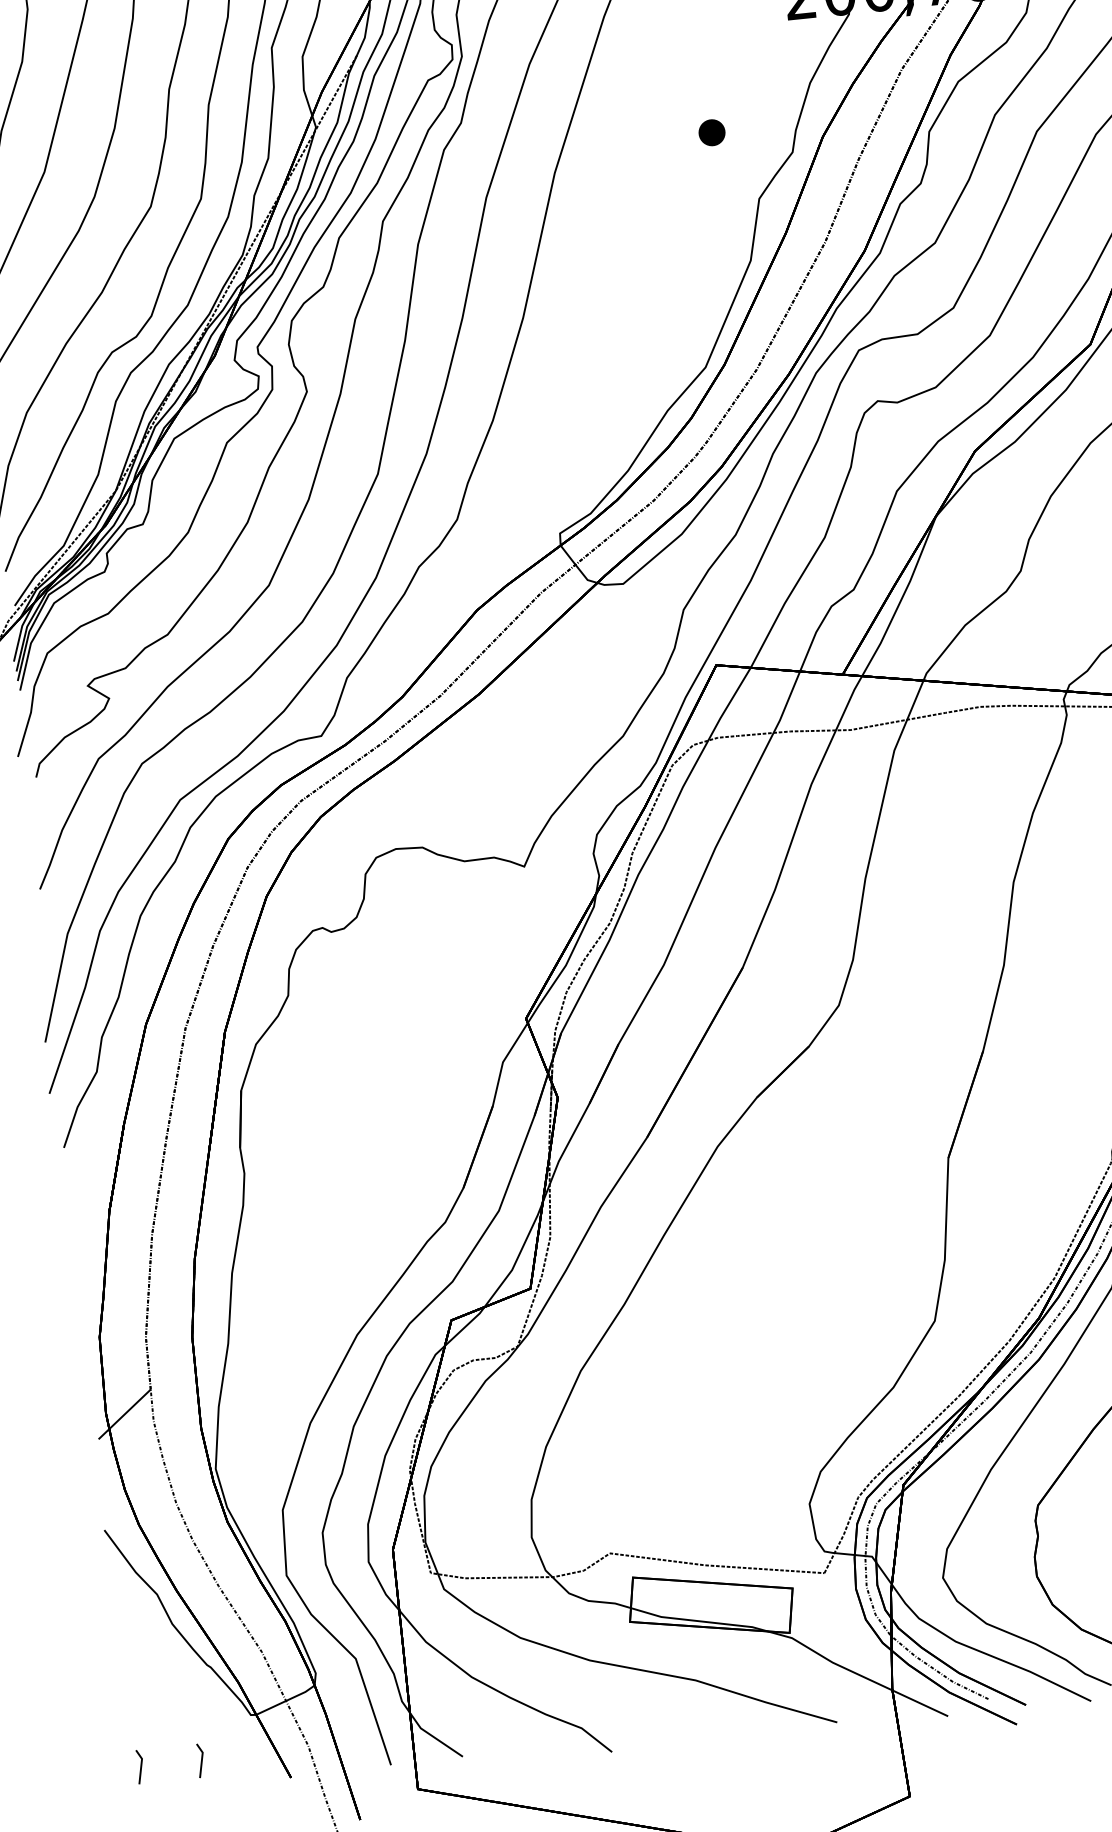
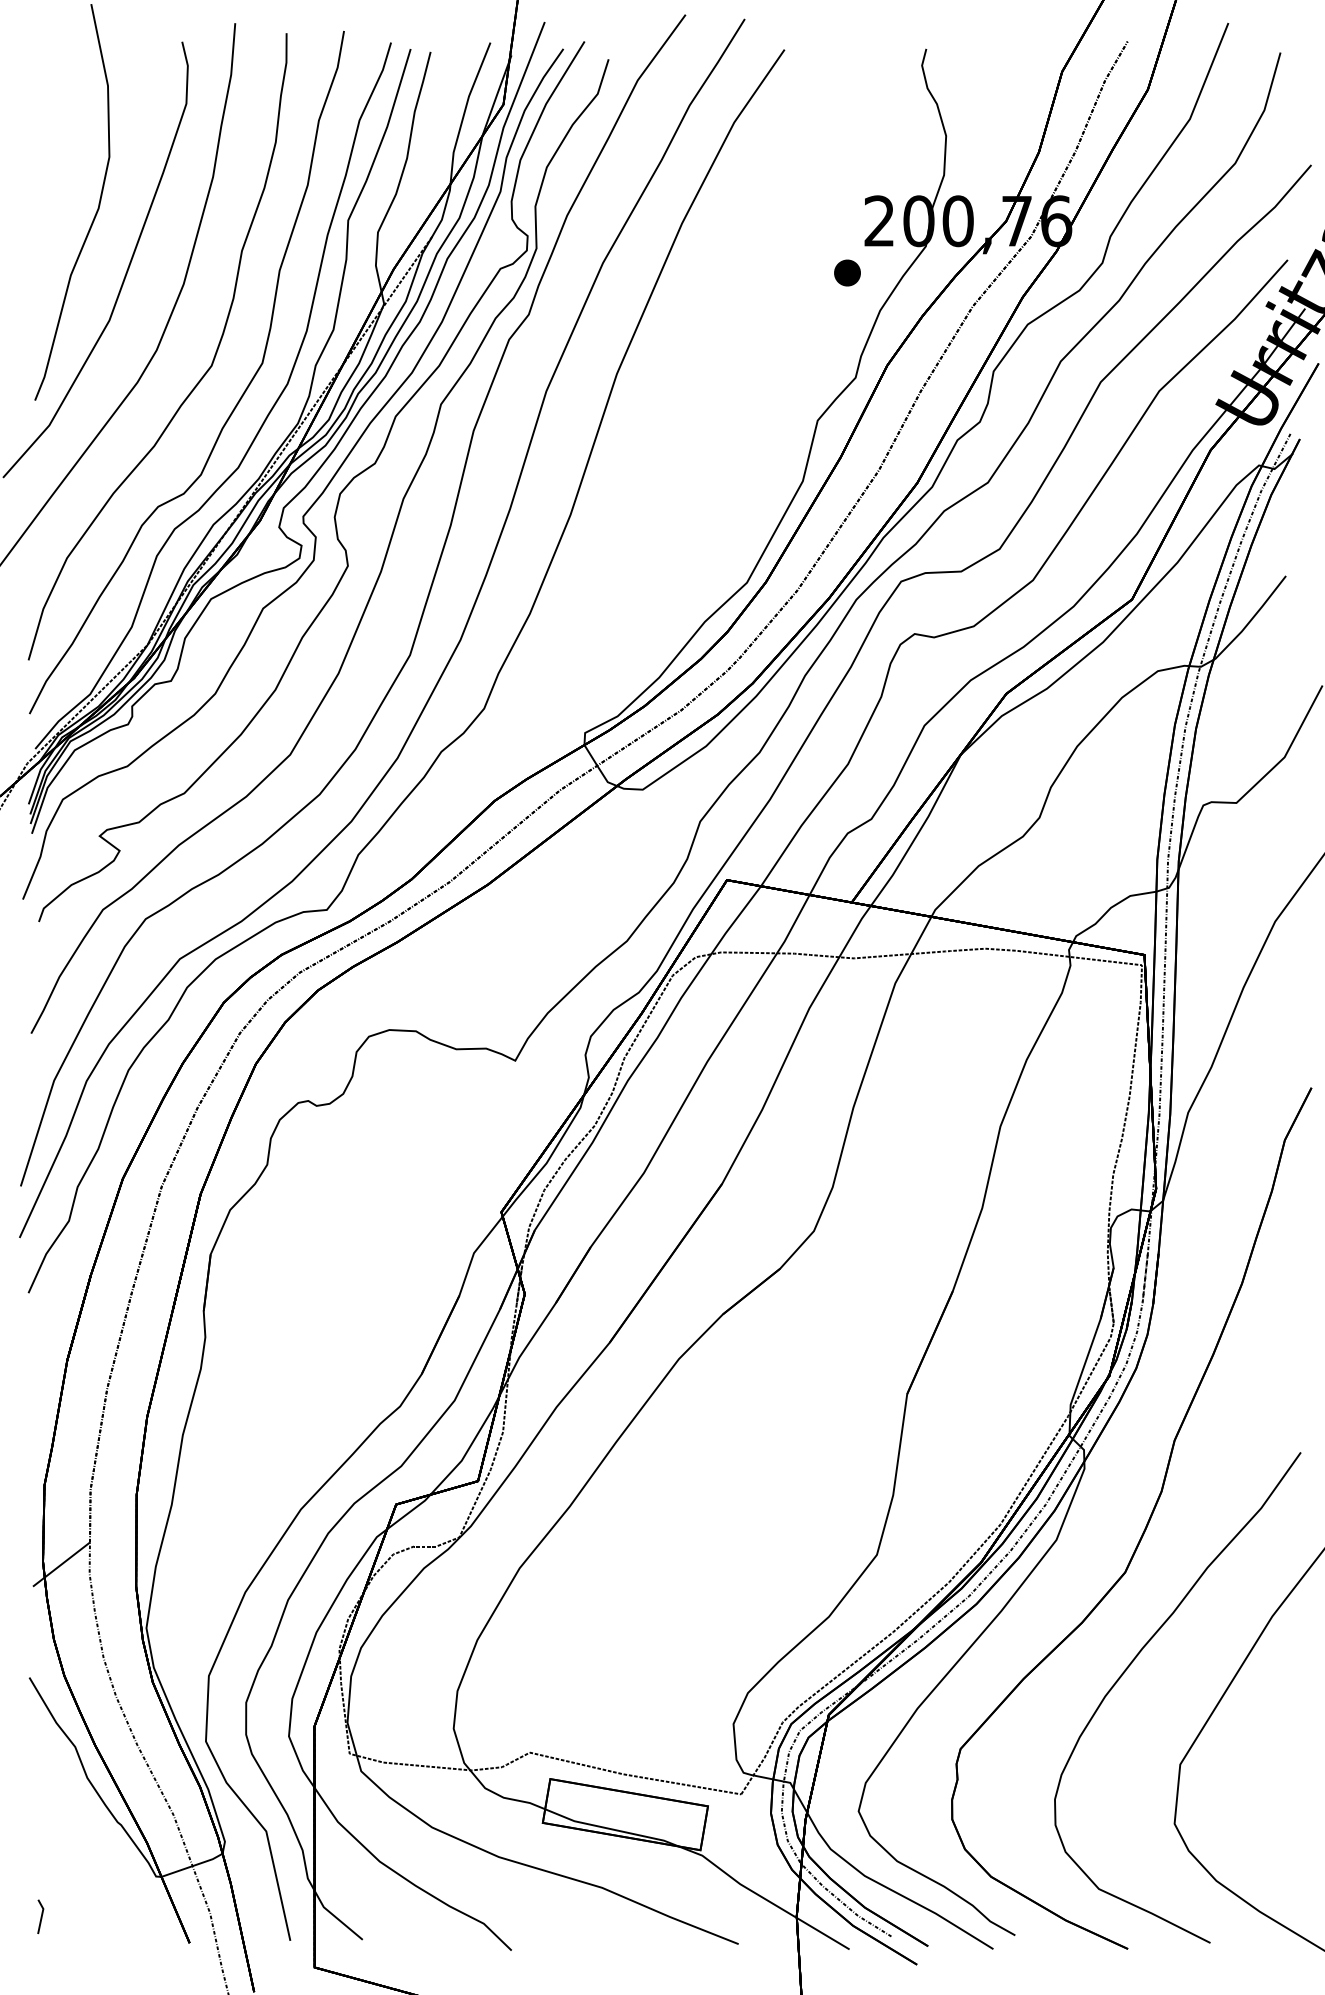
part: (711, 132) -> (847, 272), moved
line: (200, 1760) -> (101, 1916), removed

